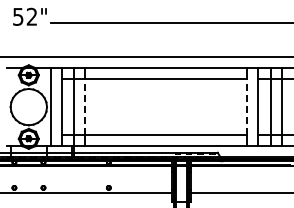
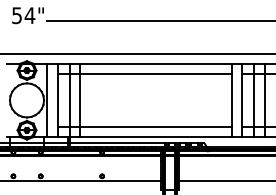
text: (31, 16) -> (29, 15), 52" -> 54"
line: (85, 106) -> (80, 99), dashed -> solid
line: (246, 106) -> (231, 99), dashed -> solid

